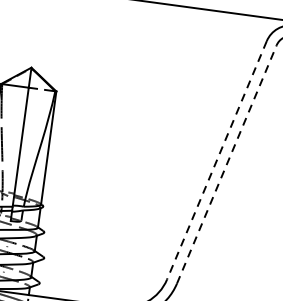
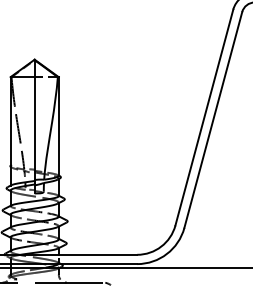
line: (217, 160) -> (204, 117), dashed -> solid
line: (227, 163) -> (213, 119), dashed -> solid

